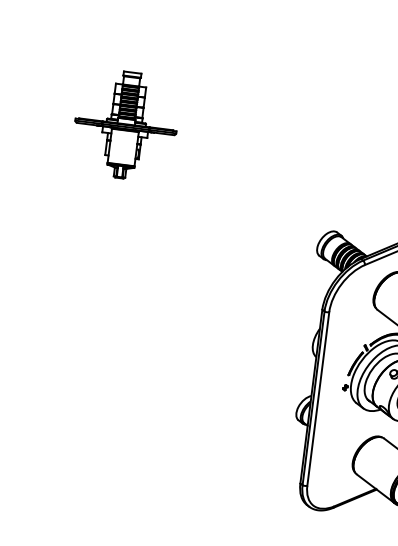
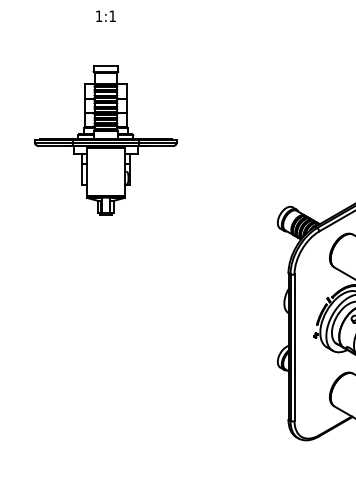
part: (125, 125) -> (105, 140), size x1.67

